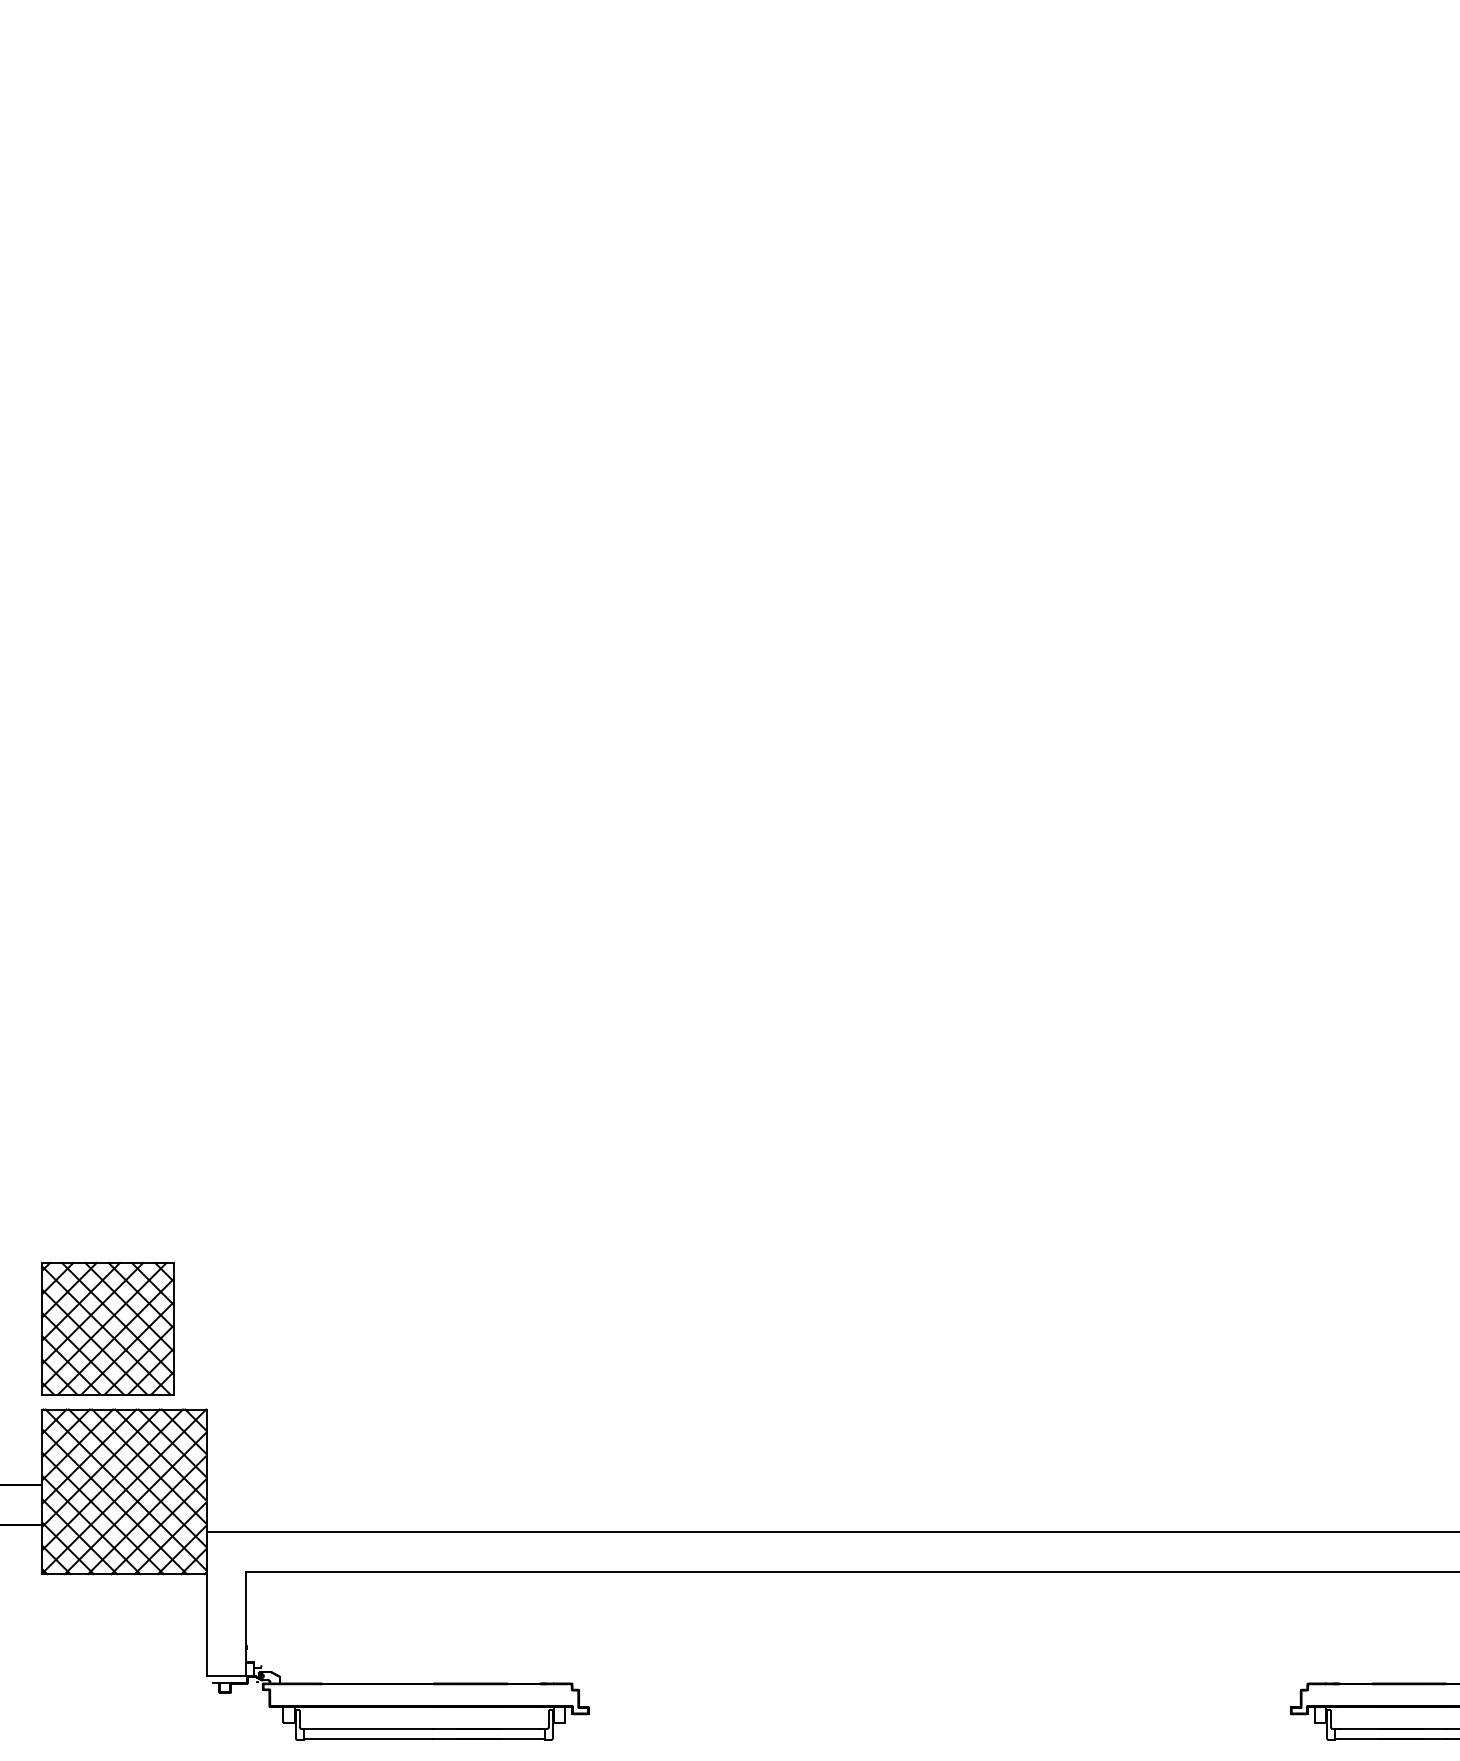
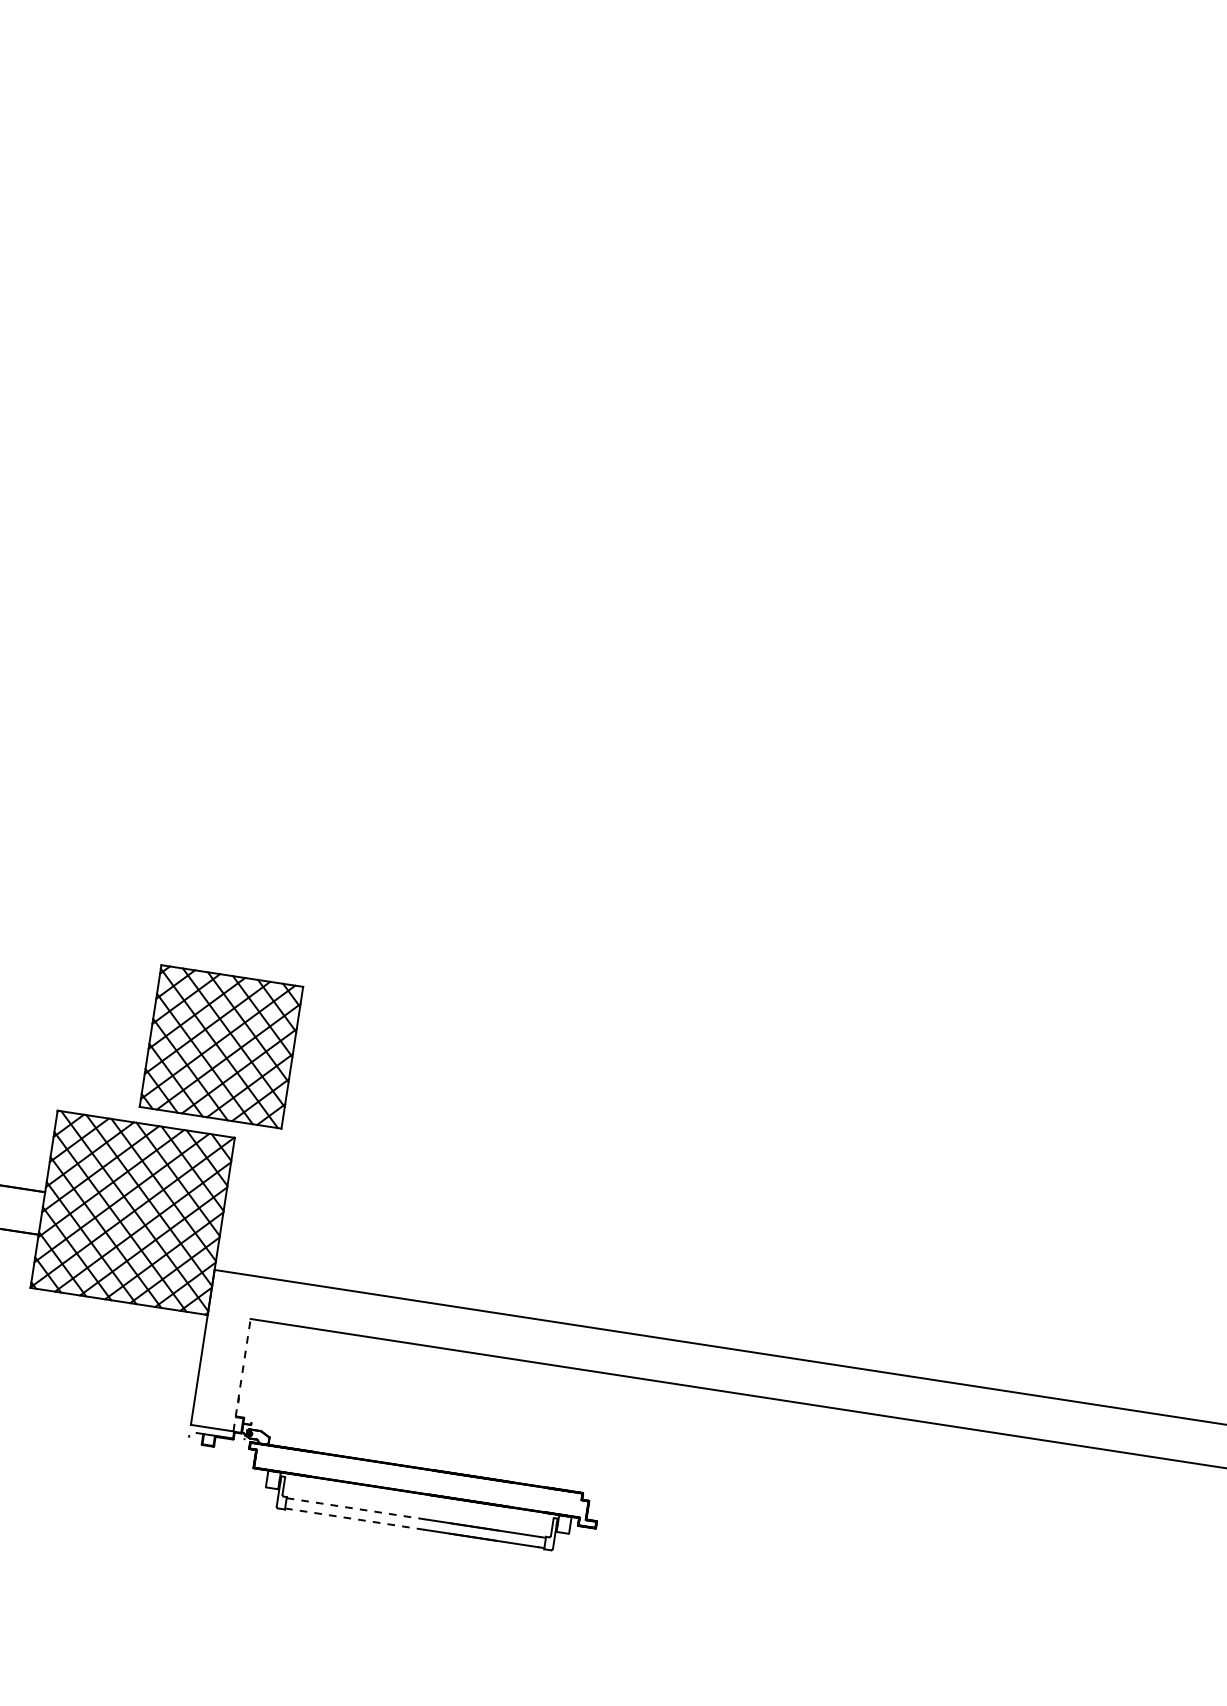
part: (107, 1328) -> (221, 1046), moved
line: (246, 1623) -> (242, 1374), solid -> dashed
line: (368, 1729) -> (356, 1508), solid -> dashed
line: (368, 1739) -> (354, 1519), solid -> dashed

